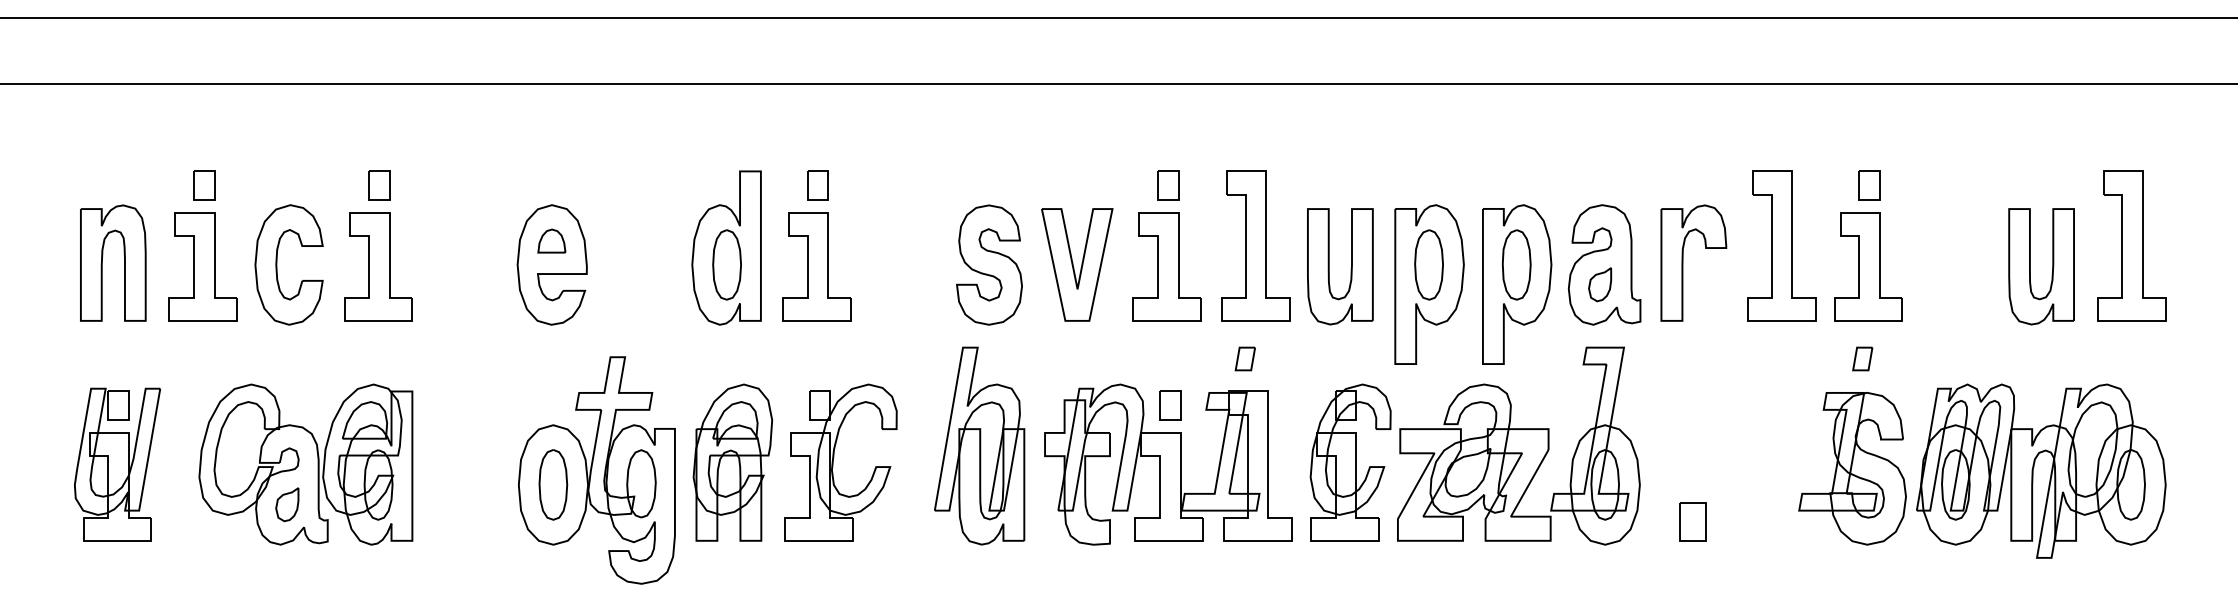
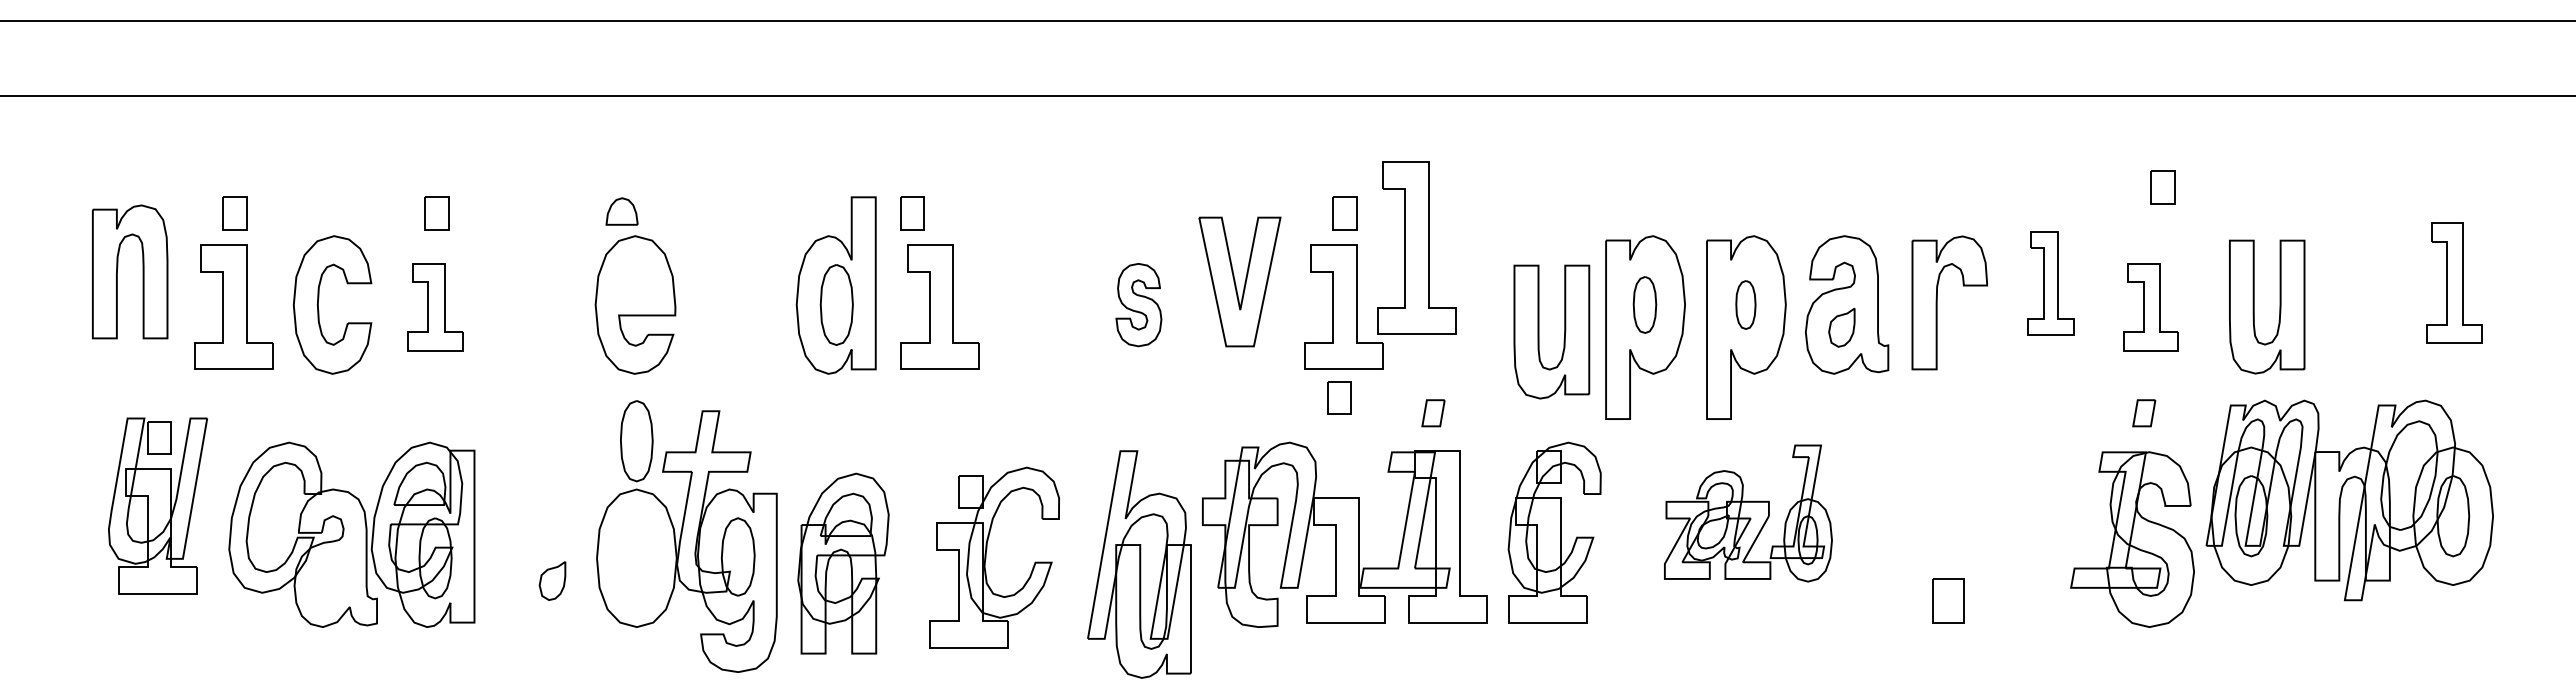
part: (818, 185) -> (912, 213), moved
part: (1869, 185) -> (2162, 187), moved
part: (551, 241) -> (621, 211), moved
part: (1255, 245) -> (1416, 247), moved
part: (1781, 245) -> (2050, 282), size x0.6
part: (2132, 245) -> (2454, 282), size x0.7
part: (124, 262) -> (142, 271), moved
part: (989, 264) -> (1138, 304), size x0.6
part: (1076, 264) -> (1239, 281), moved
part: (1428, 264) -> (1644, 304), size x0.7
part: (1516, 264) -> (1745, 304), size x0.6
part: (377, 266) -> (434, 306), size x0.7
part: (1329, 266) -> (1539, 331), moved
part: (1868, 266) -> (2150, 306), size x0.7
part: (2052, 266) -> (2279, 306), moved
part: (1170, 405) -> (1339, 397), moved
part: (979, 446) -> (1139, 564), moved
part: (1518, 446) -> (1748, 513), size x0.6
part: (732, 462) -> (843, 563), moved
part: (833, 462) -> (986, 557), moved
part: (117, 464) -> (157, 505), moved
part: (2034, 468) -> (2341, 497), moved
part: (553, 485) -> (636, 441), moved
part: (287, 504) -> (552, 580), moved

